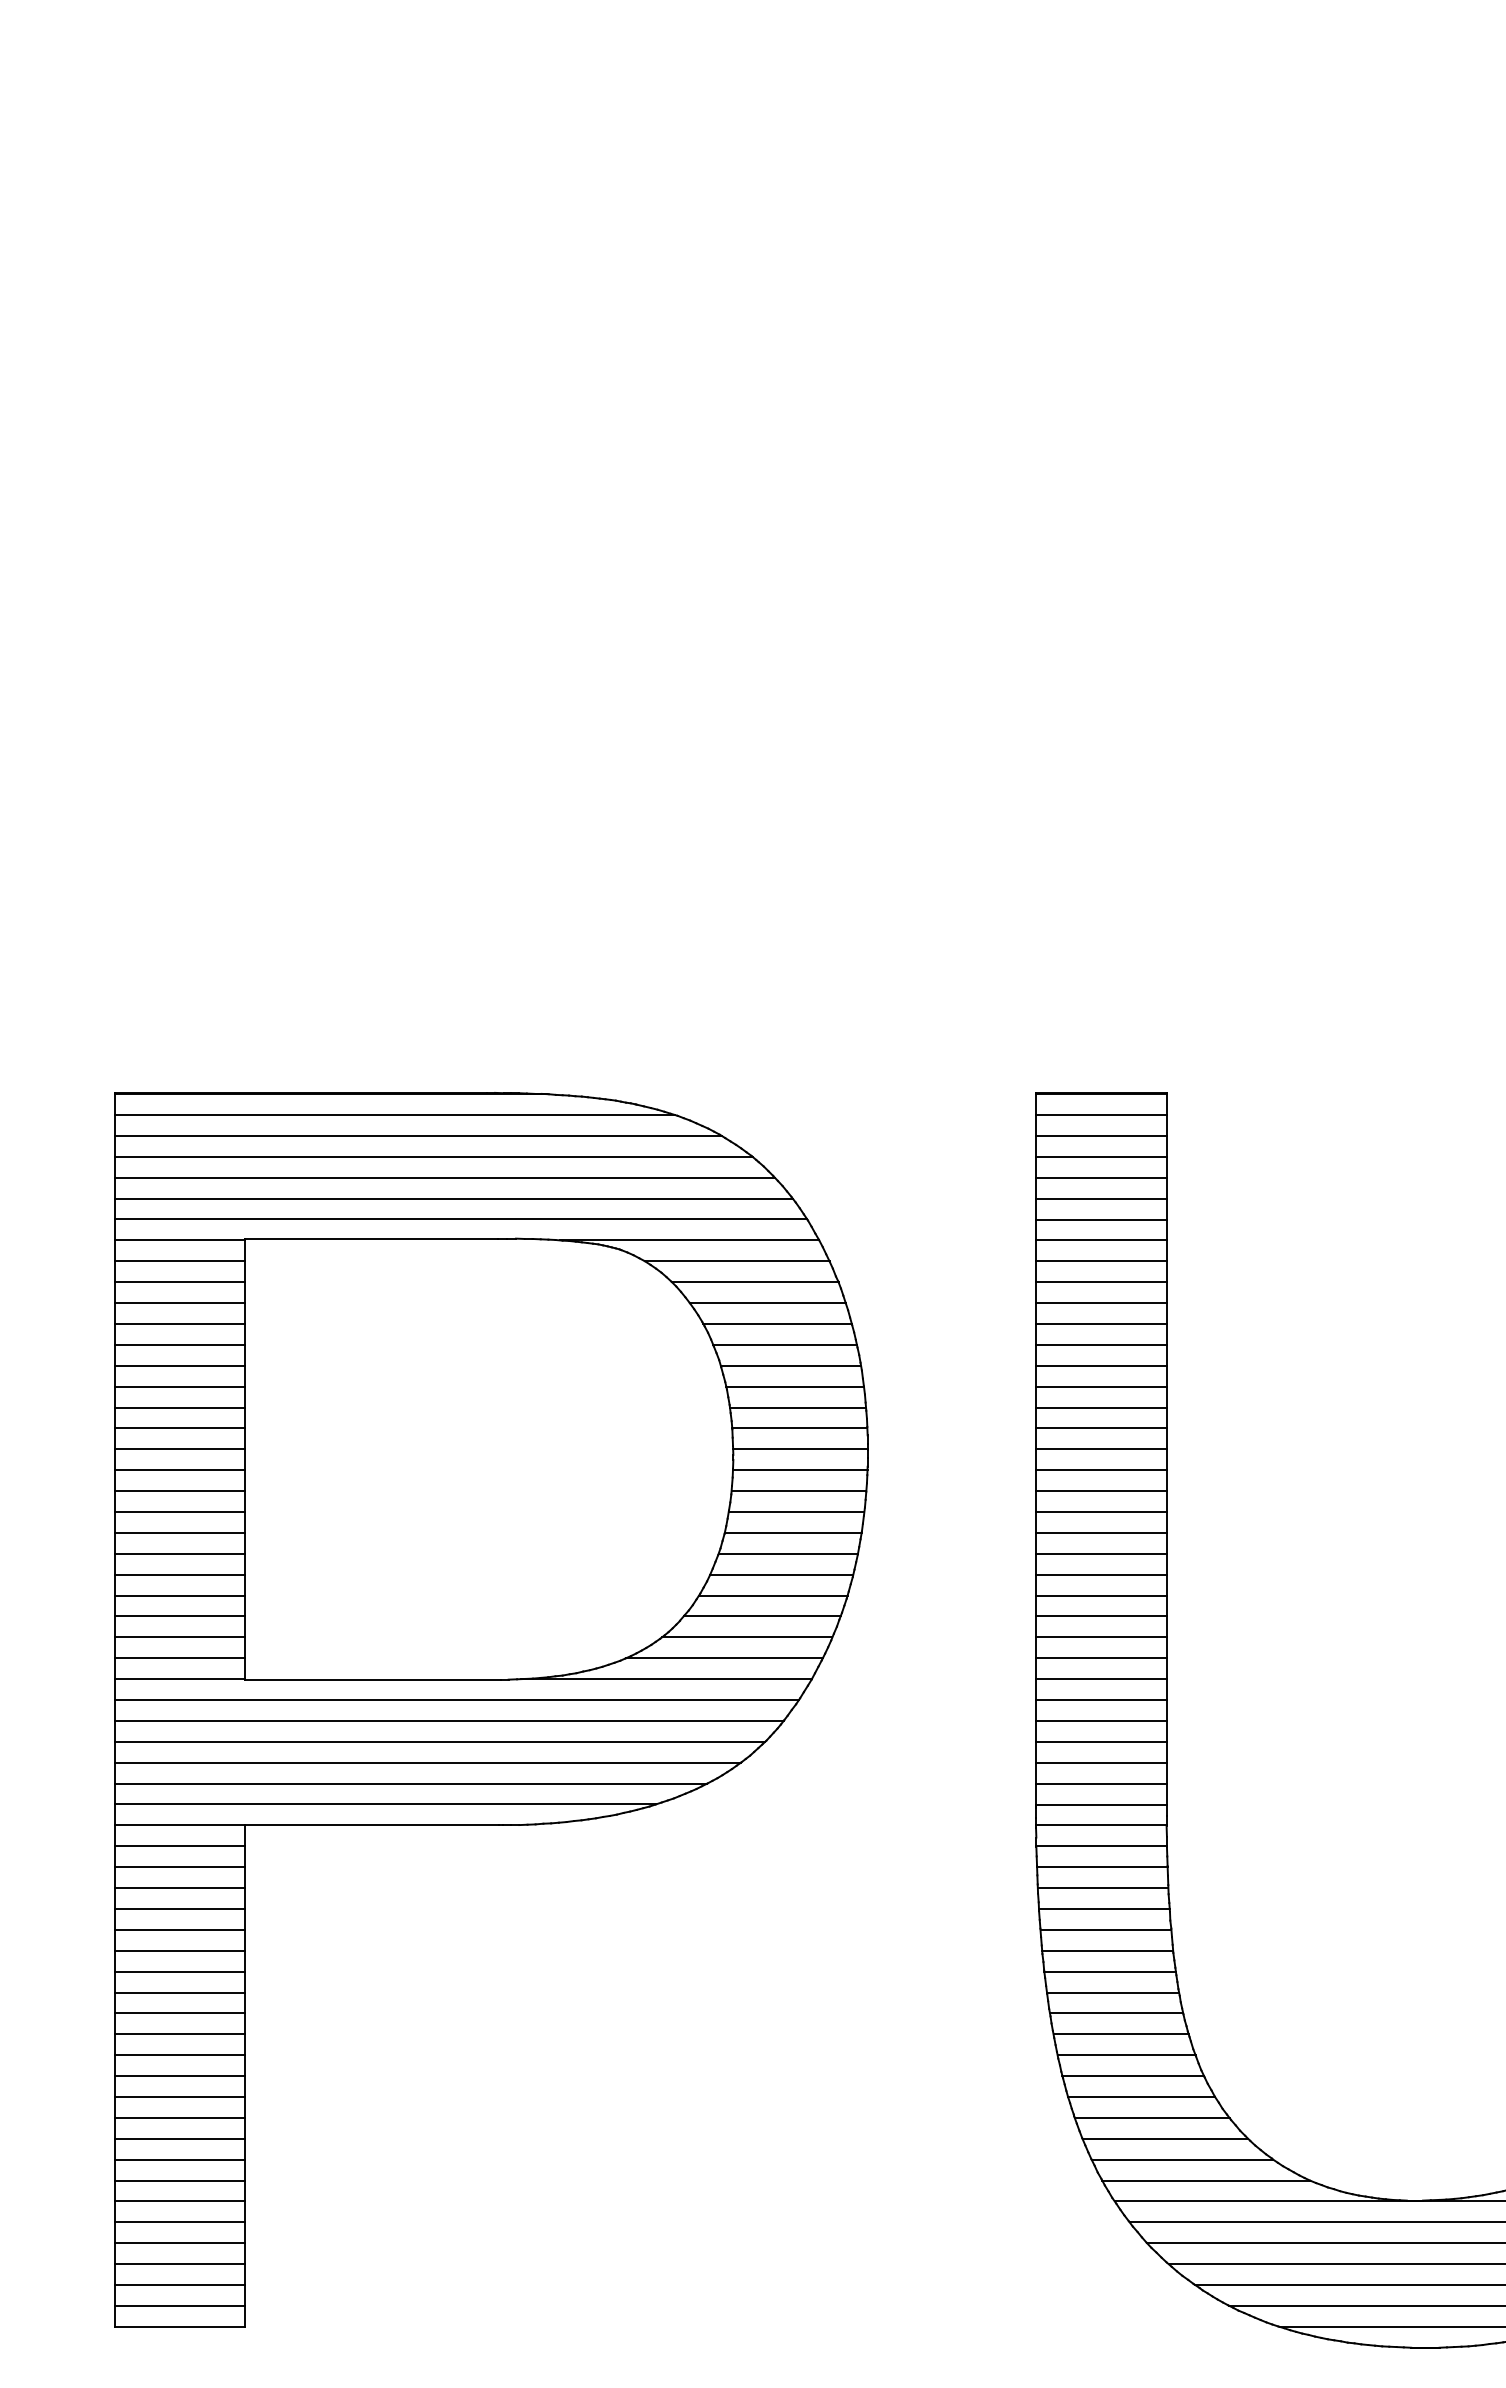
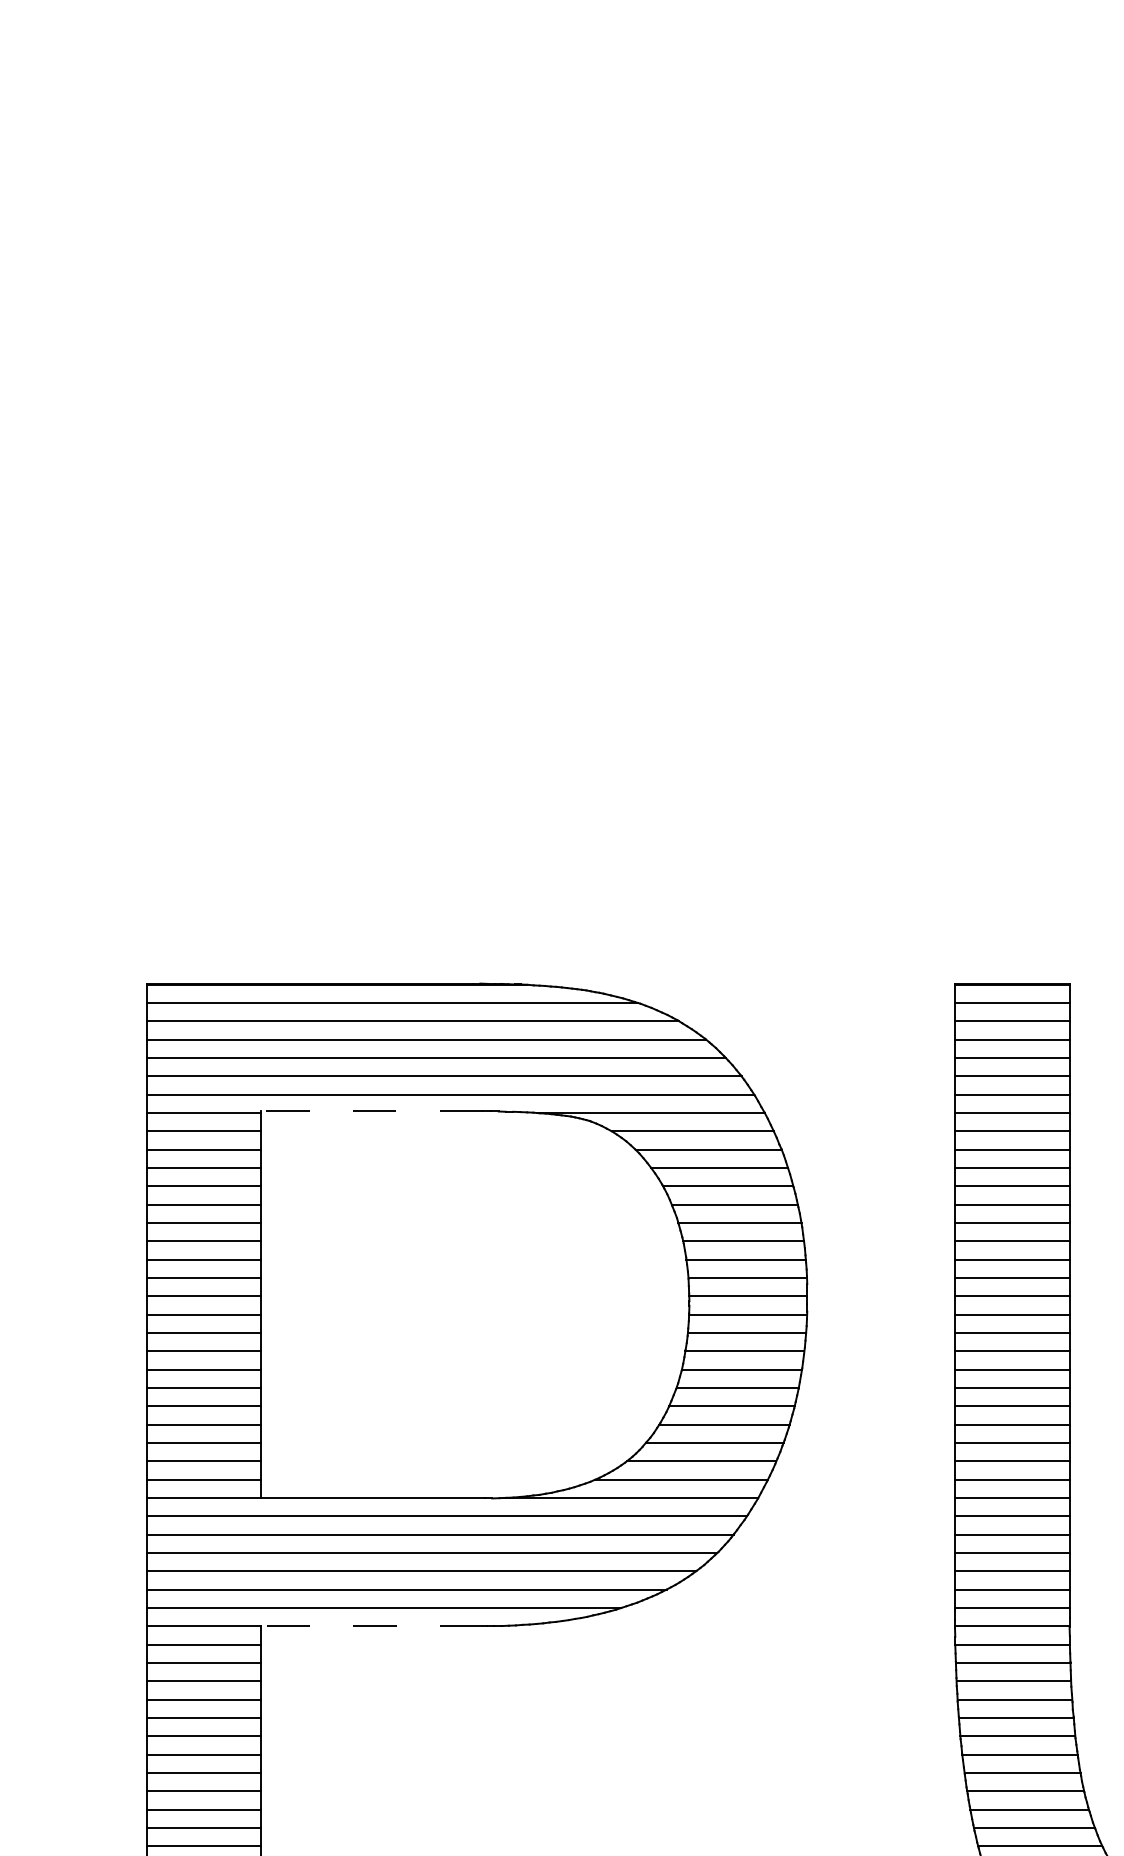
line: (371, 1238) -> (371, 1111), solid -> dashed
line: (371, 1825) -> (371, 1626), solid -> dashed

